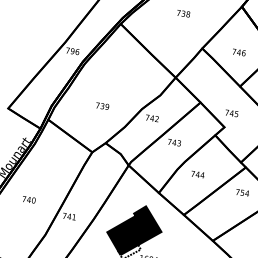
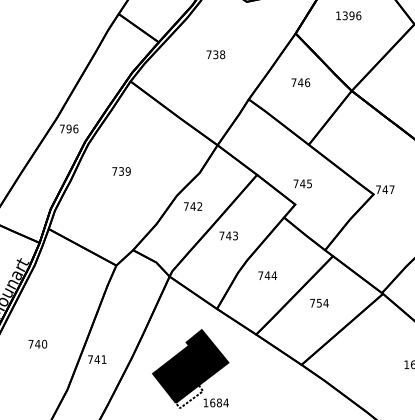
text: (238, 52) -> (300, 82), moved
text: (102, 106) -> (121, 171), moved
text: (242, 193) -> (319, 303), moved

